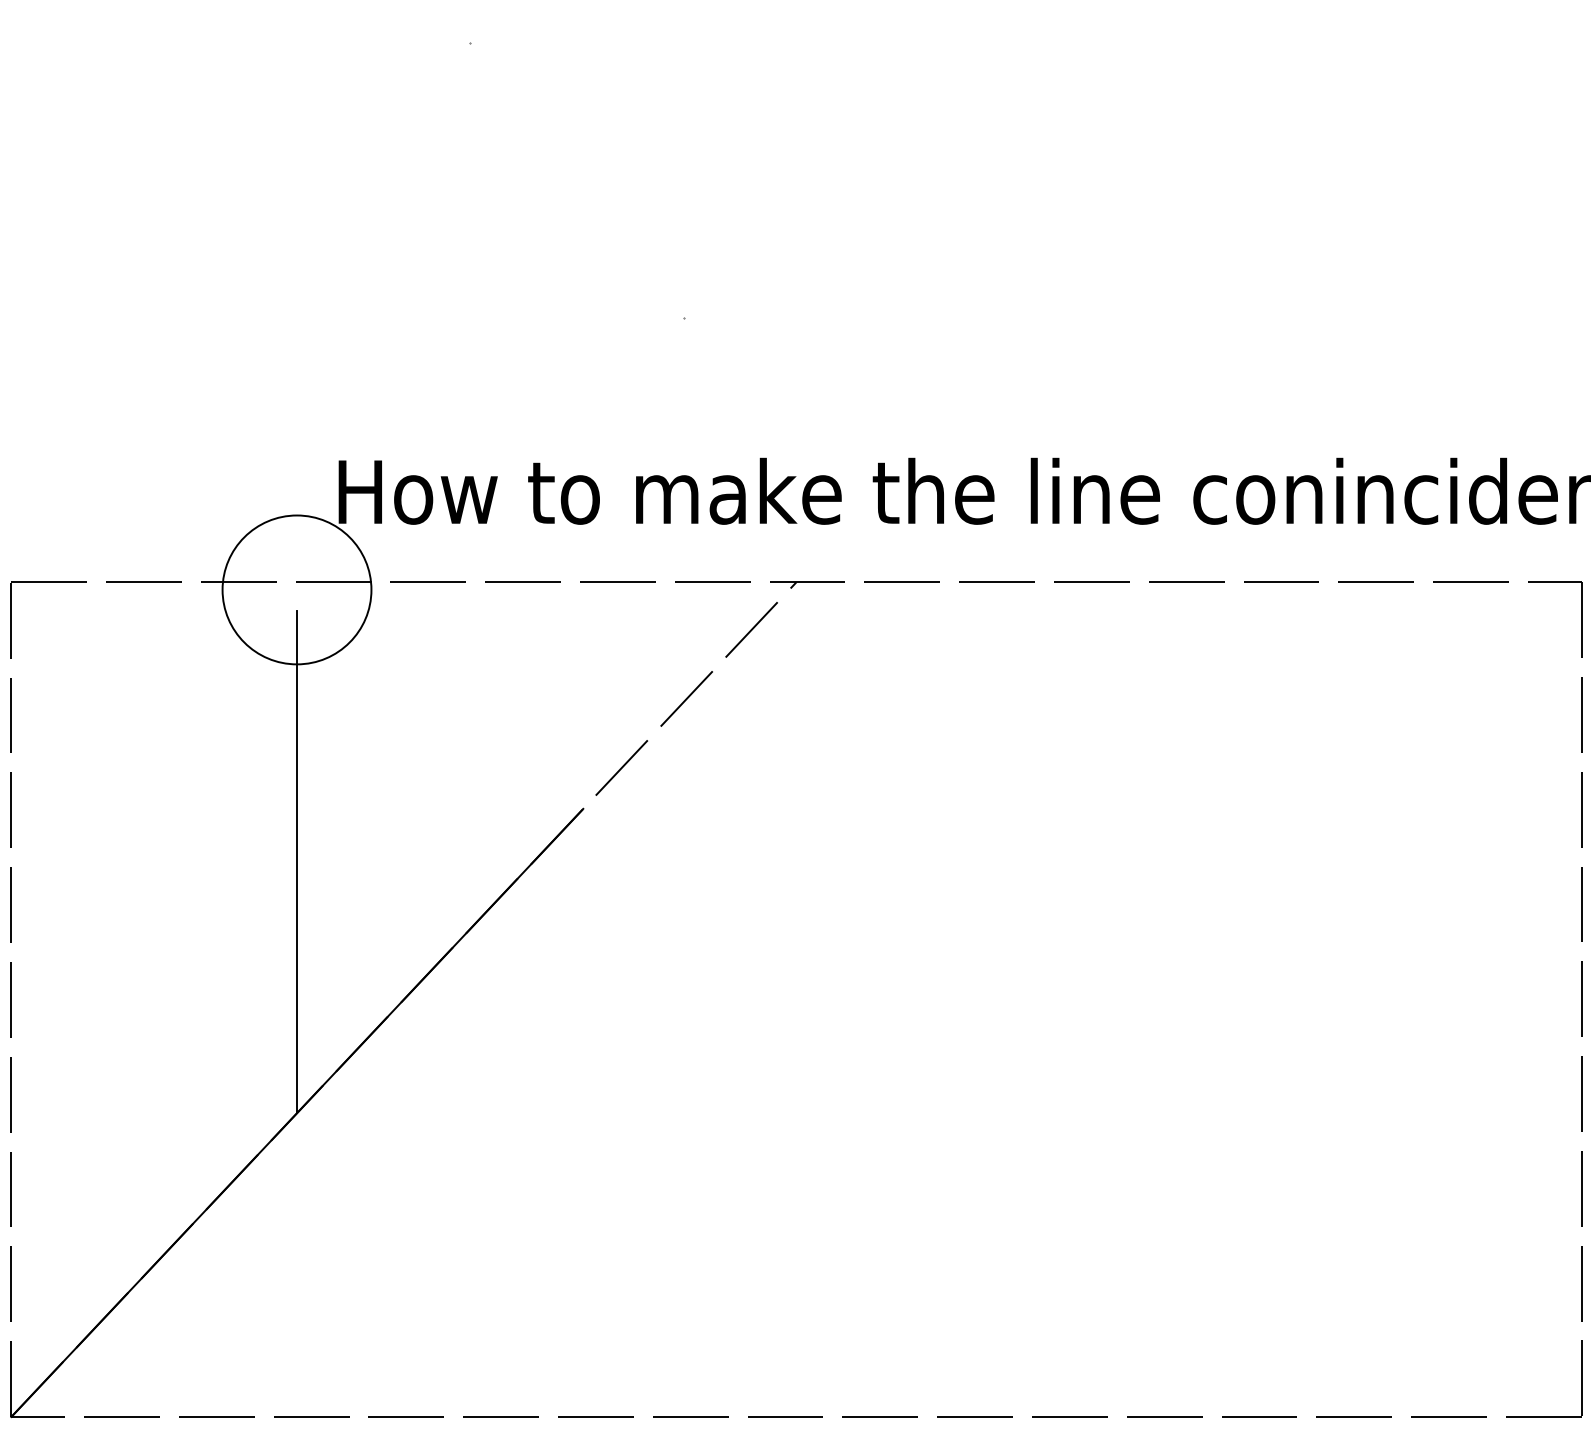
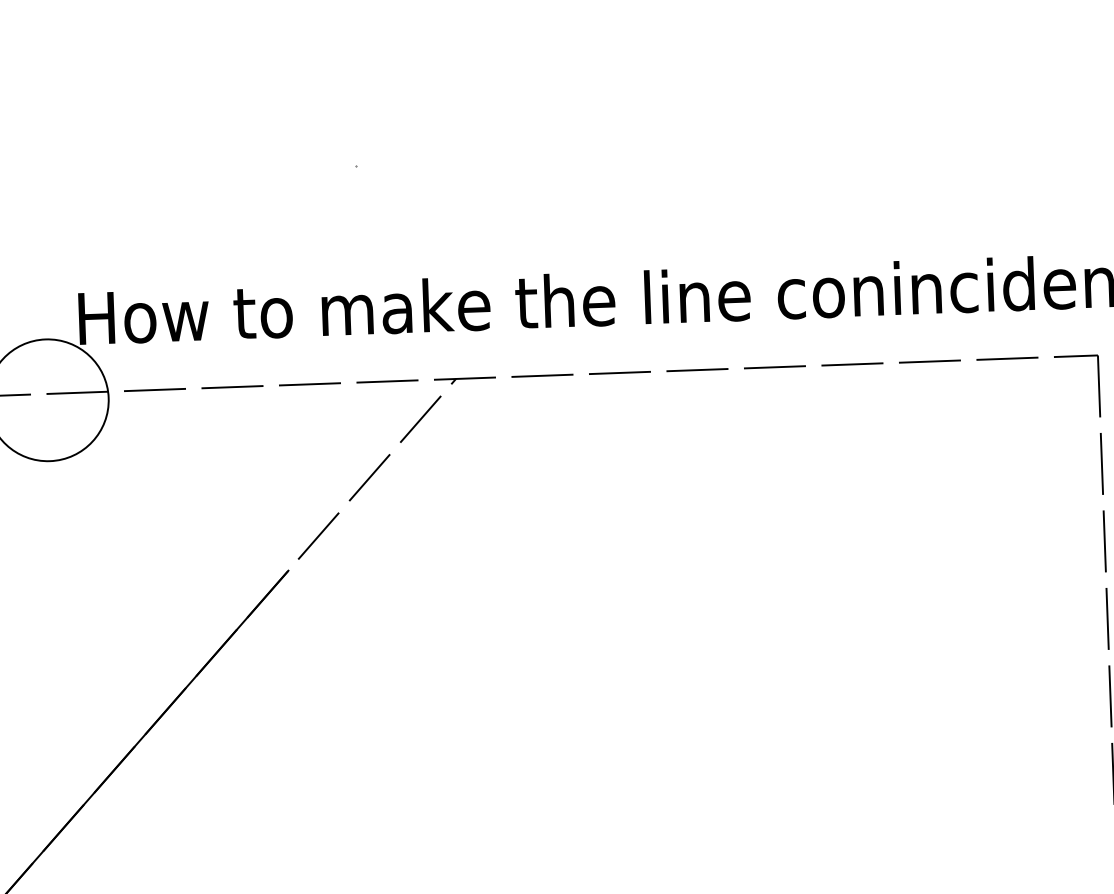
line: (297, 861) -> (56, 622), removed

